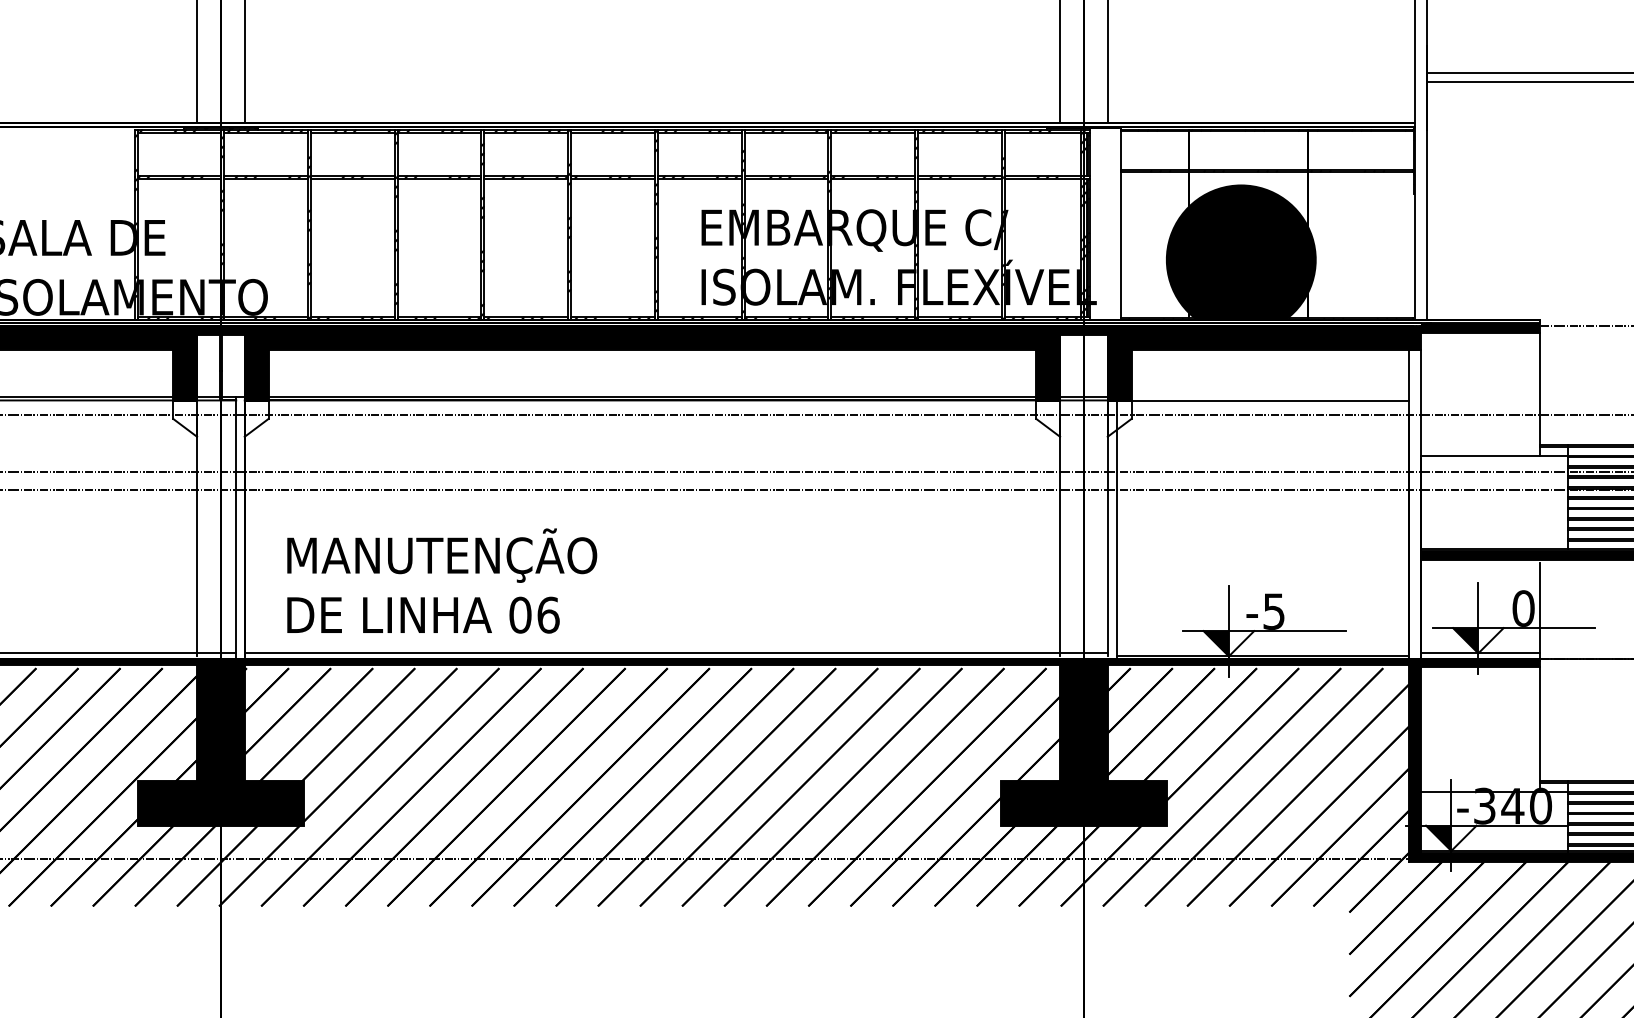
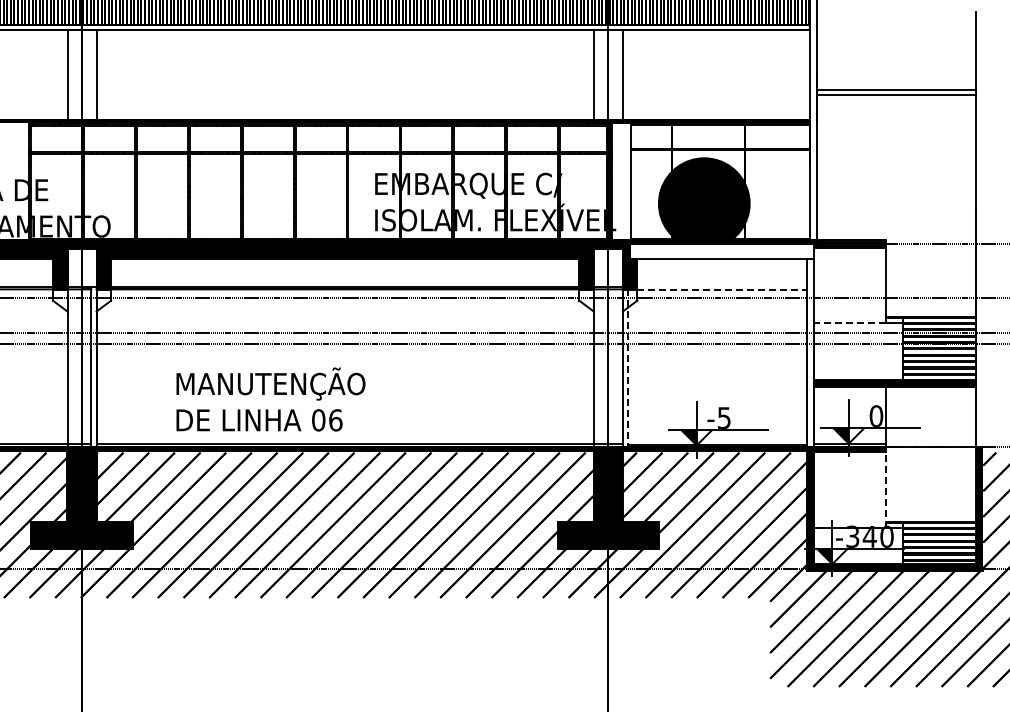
fill: (1269, 338) -> (721, 251), removed
line: (1269, 400) -> (721, 289), solid -> dashed
line: (1479, 456) -> (849, 323), solid -> dashed
line: (1117, 531) -> (628, 369), solid -> dashed
text: (441, 581) -> (270, 399), moved
line: (1540, 730) -> (886, 490), solid -> dashed

